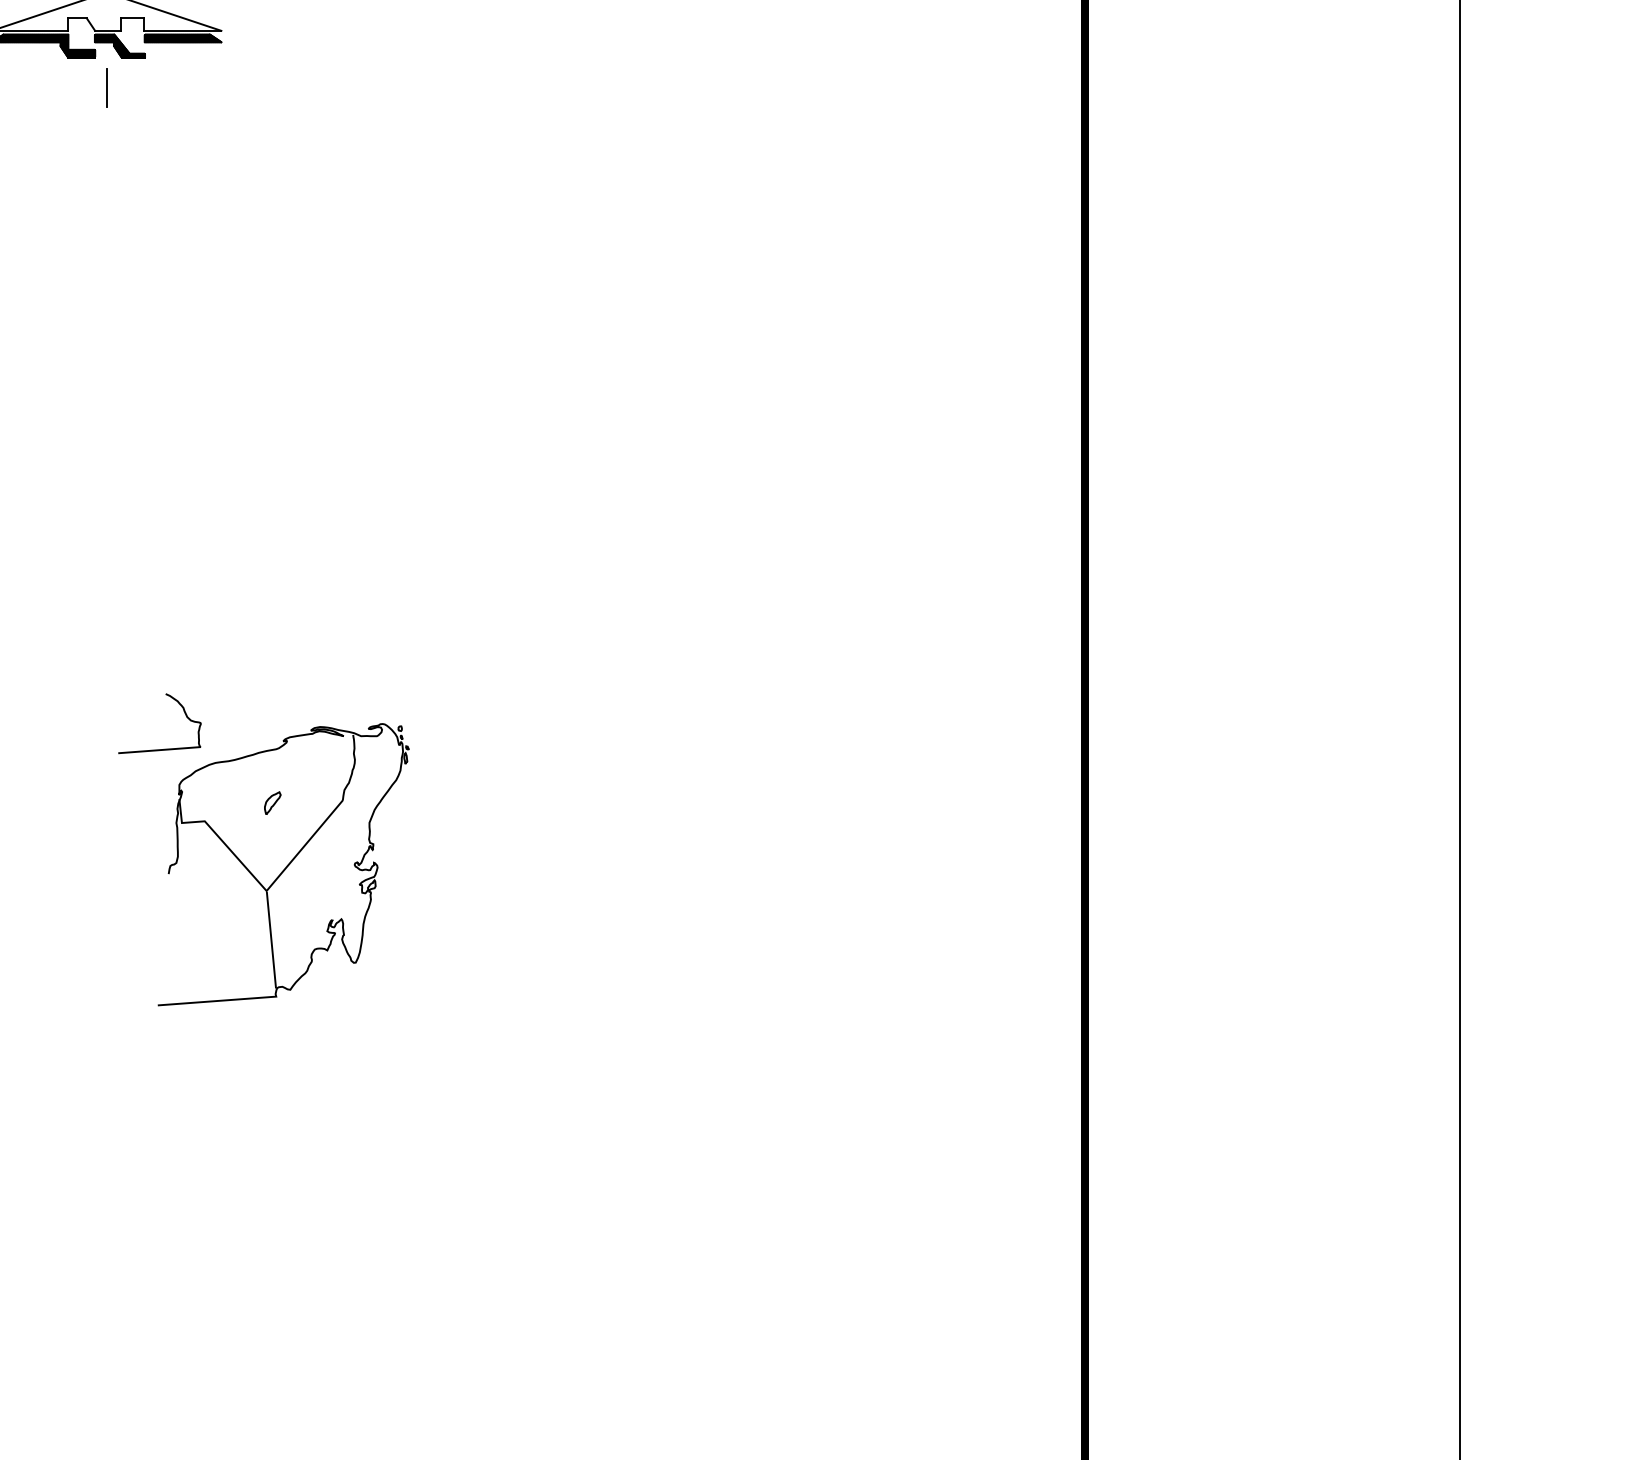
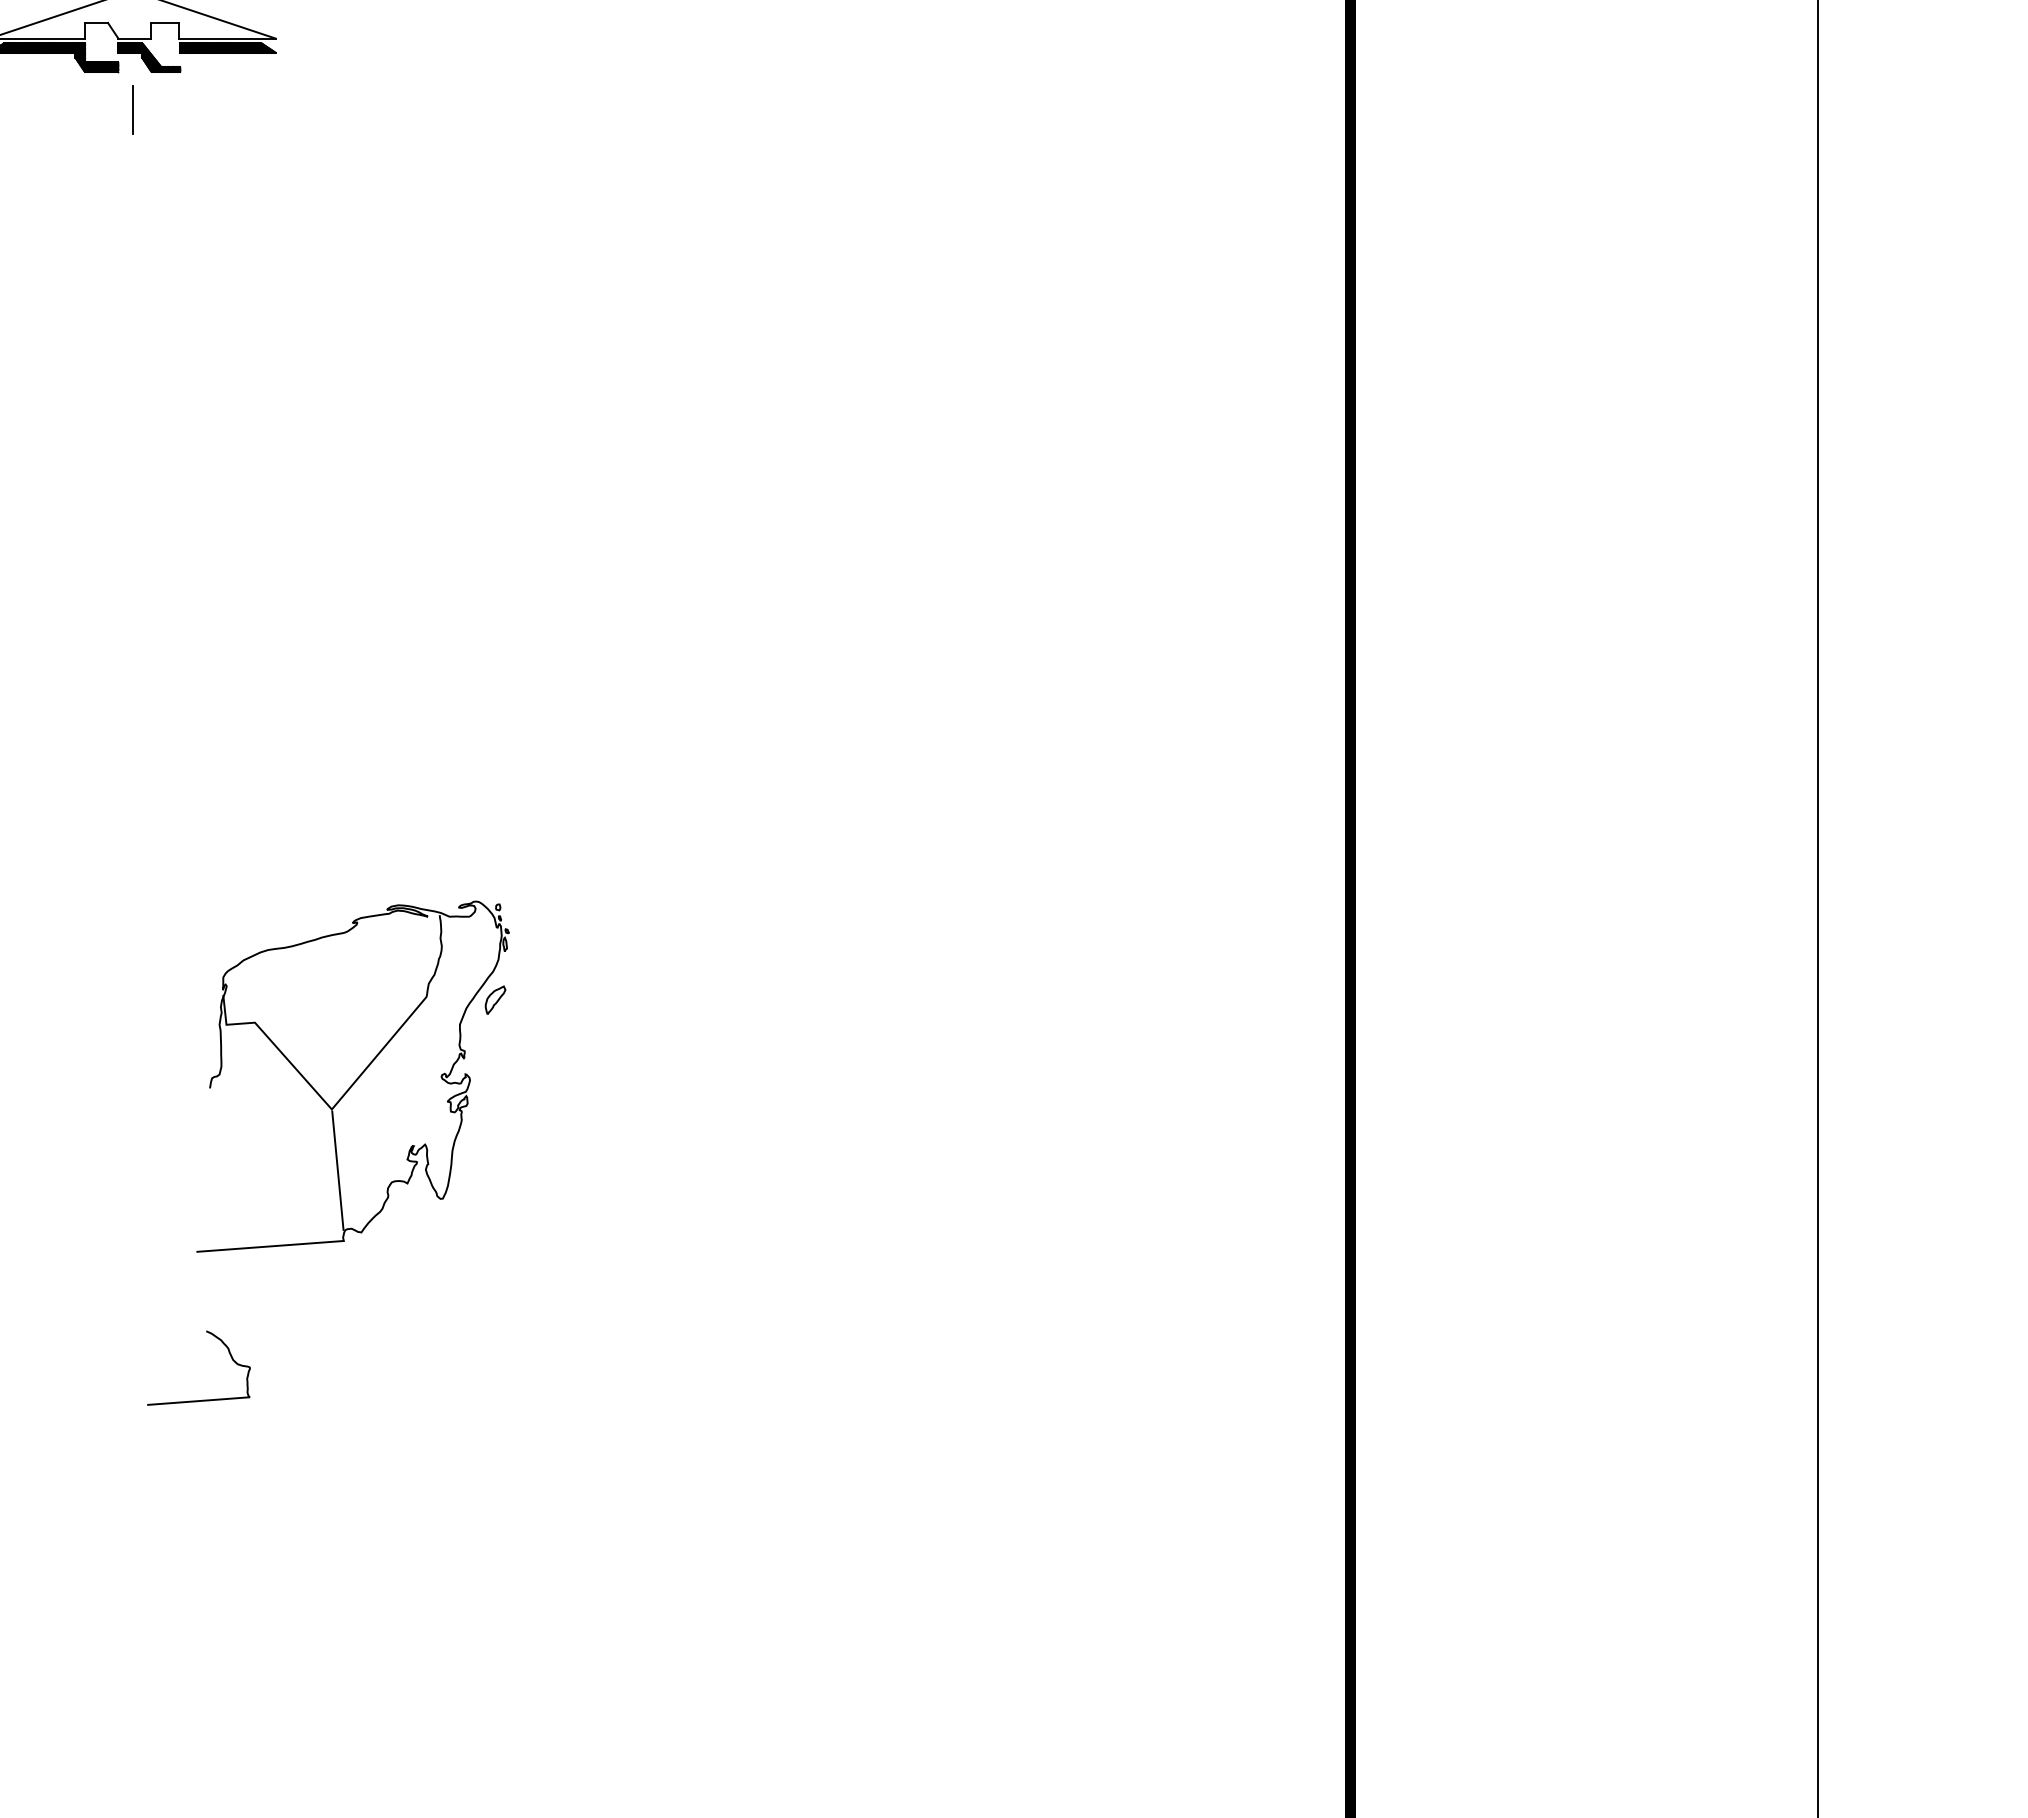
curve: (162, 748) -> (202, 1399), moved
part: (272, 802) -> (495, 999), moved

